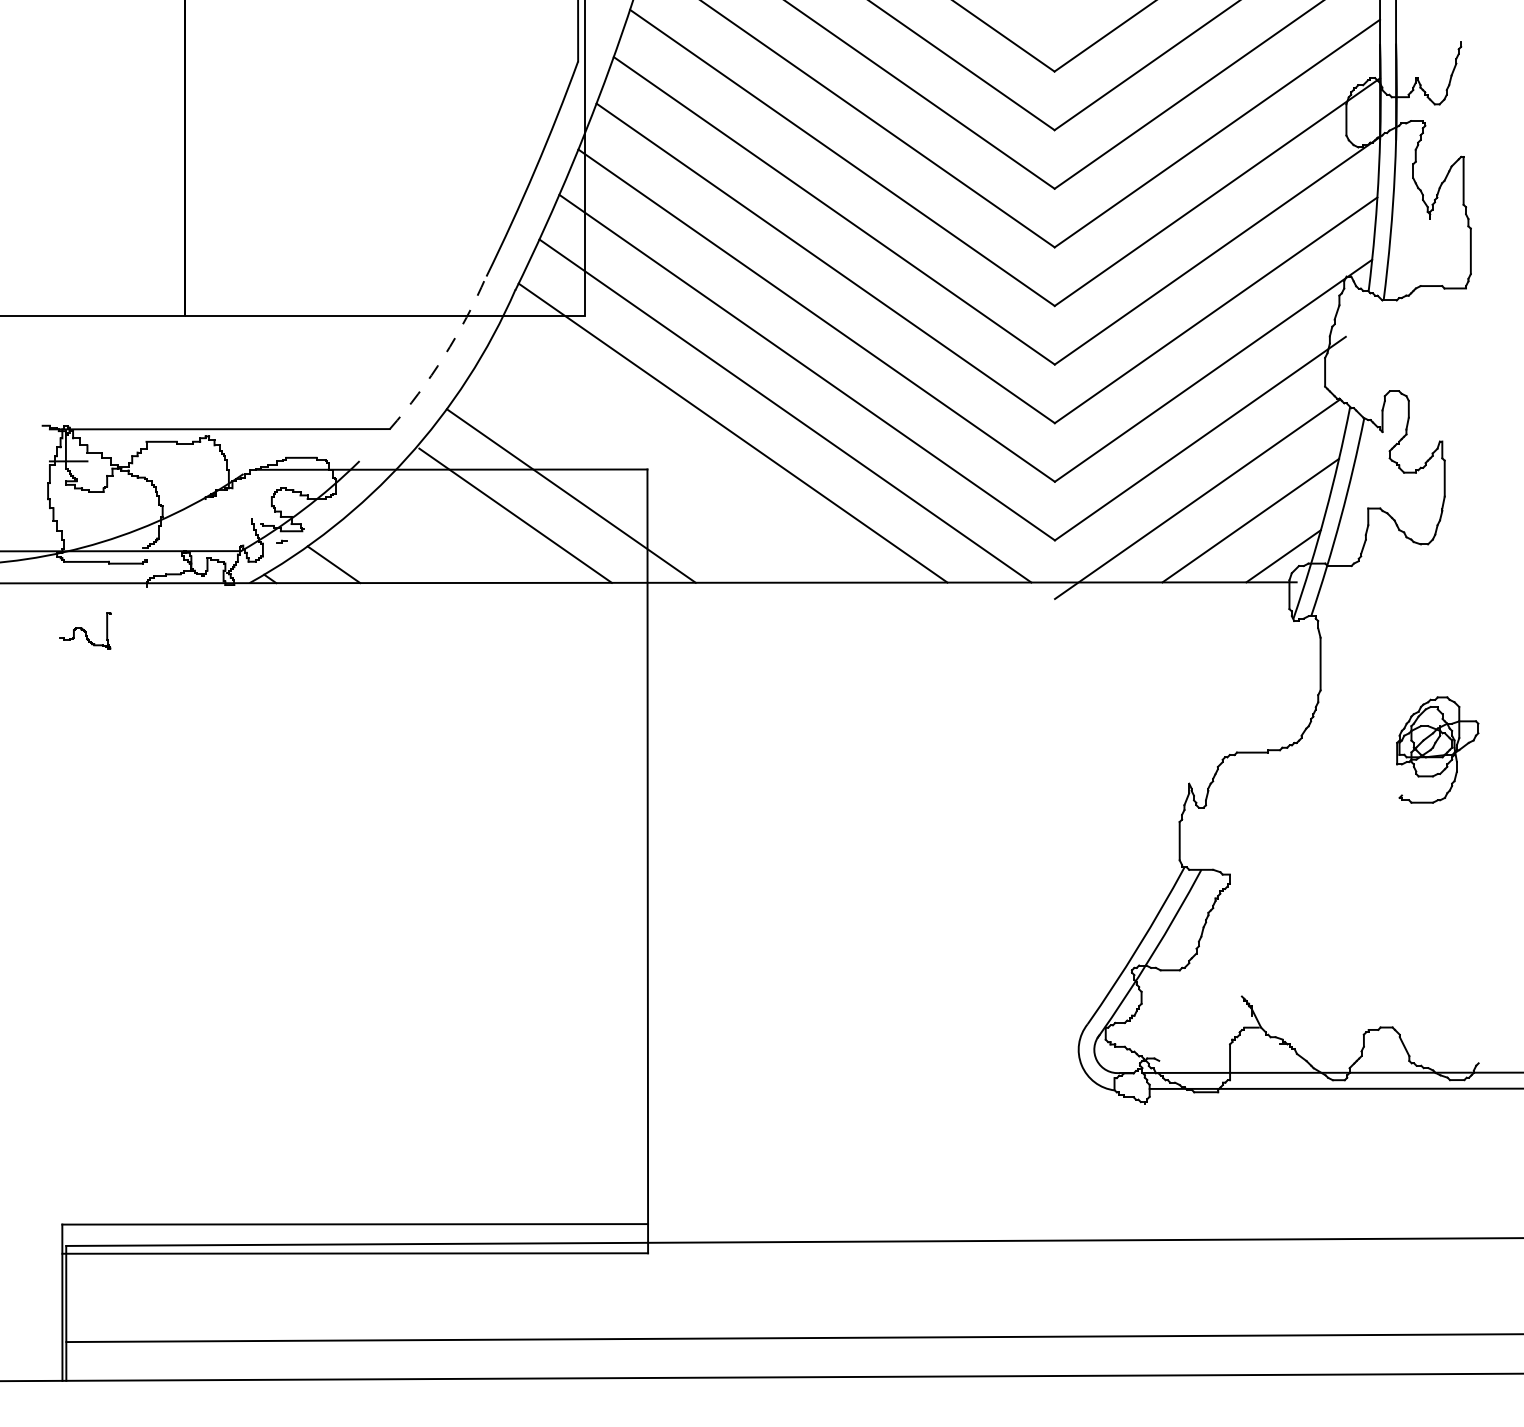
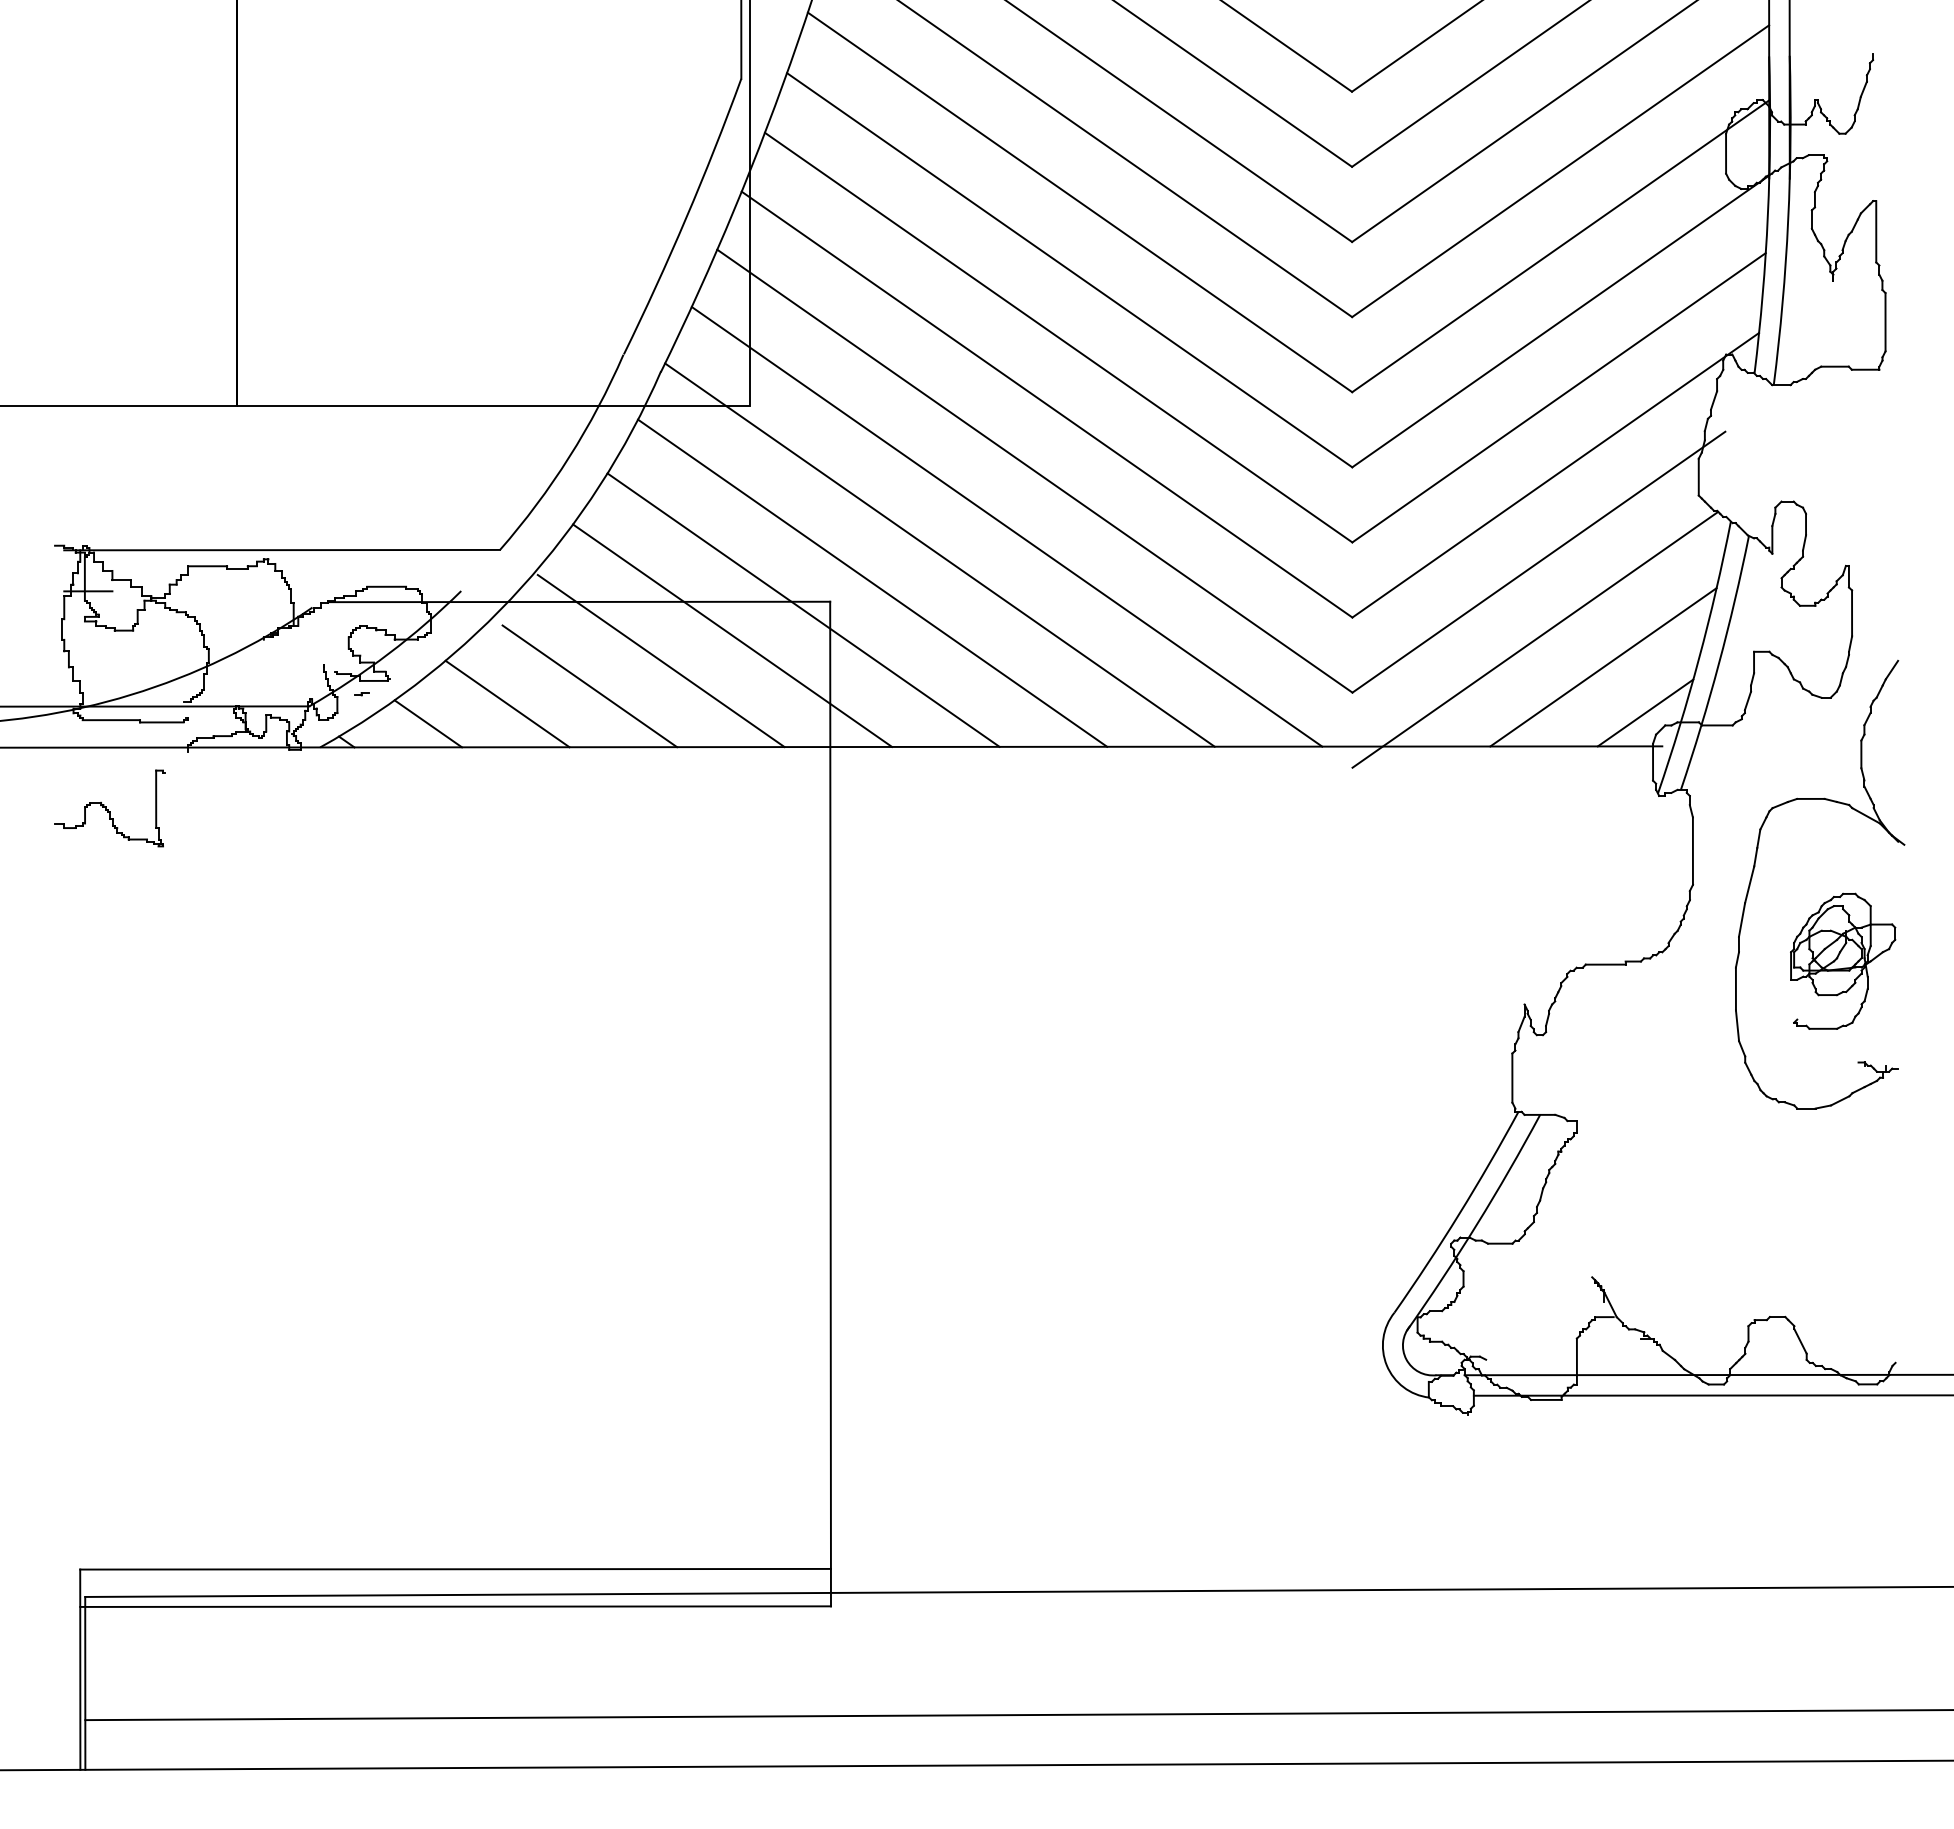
arc: (444, 356) -> (569, 457), dashed -> solid
line: (680, 454) -> (872, 582), added
line: (626, 475) -> (803, 609), added
line: (459, 535) -> (589, 686), added
line: (395, 548) -> (507, 703), added
part: (85, 630) -> (109, 808), size x1.67
part: (1369, 676) -> (1755, 866), added

